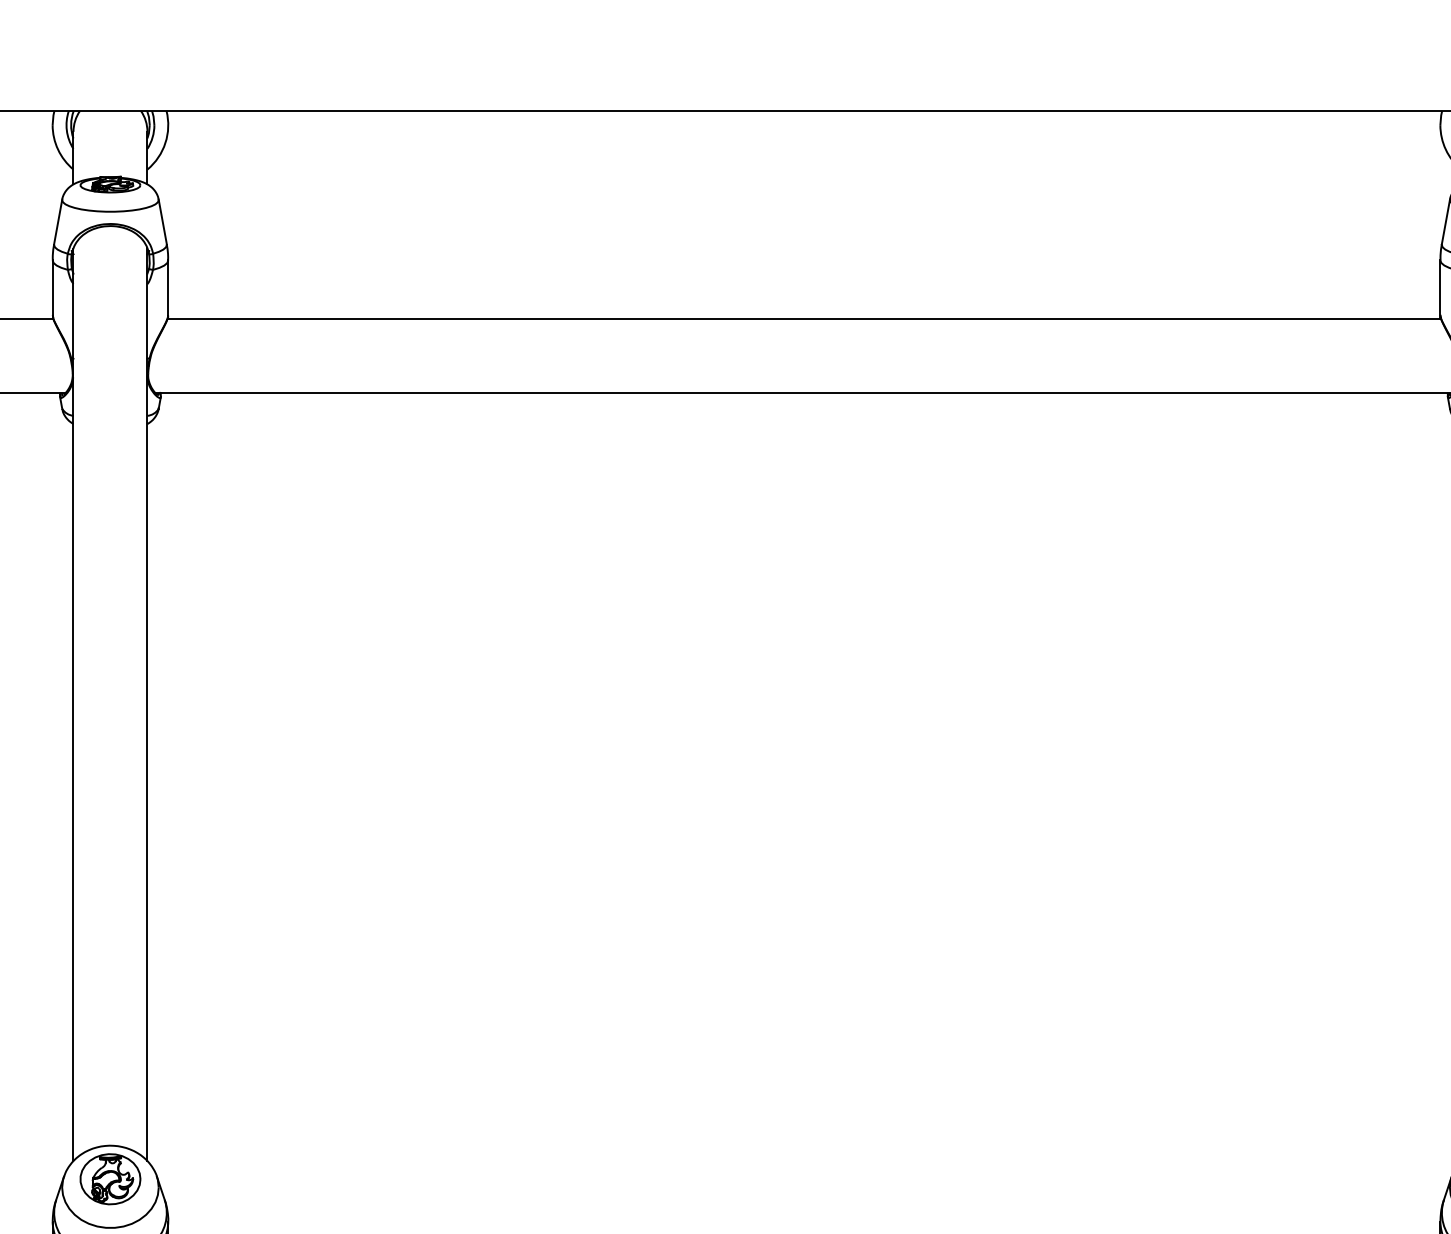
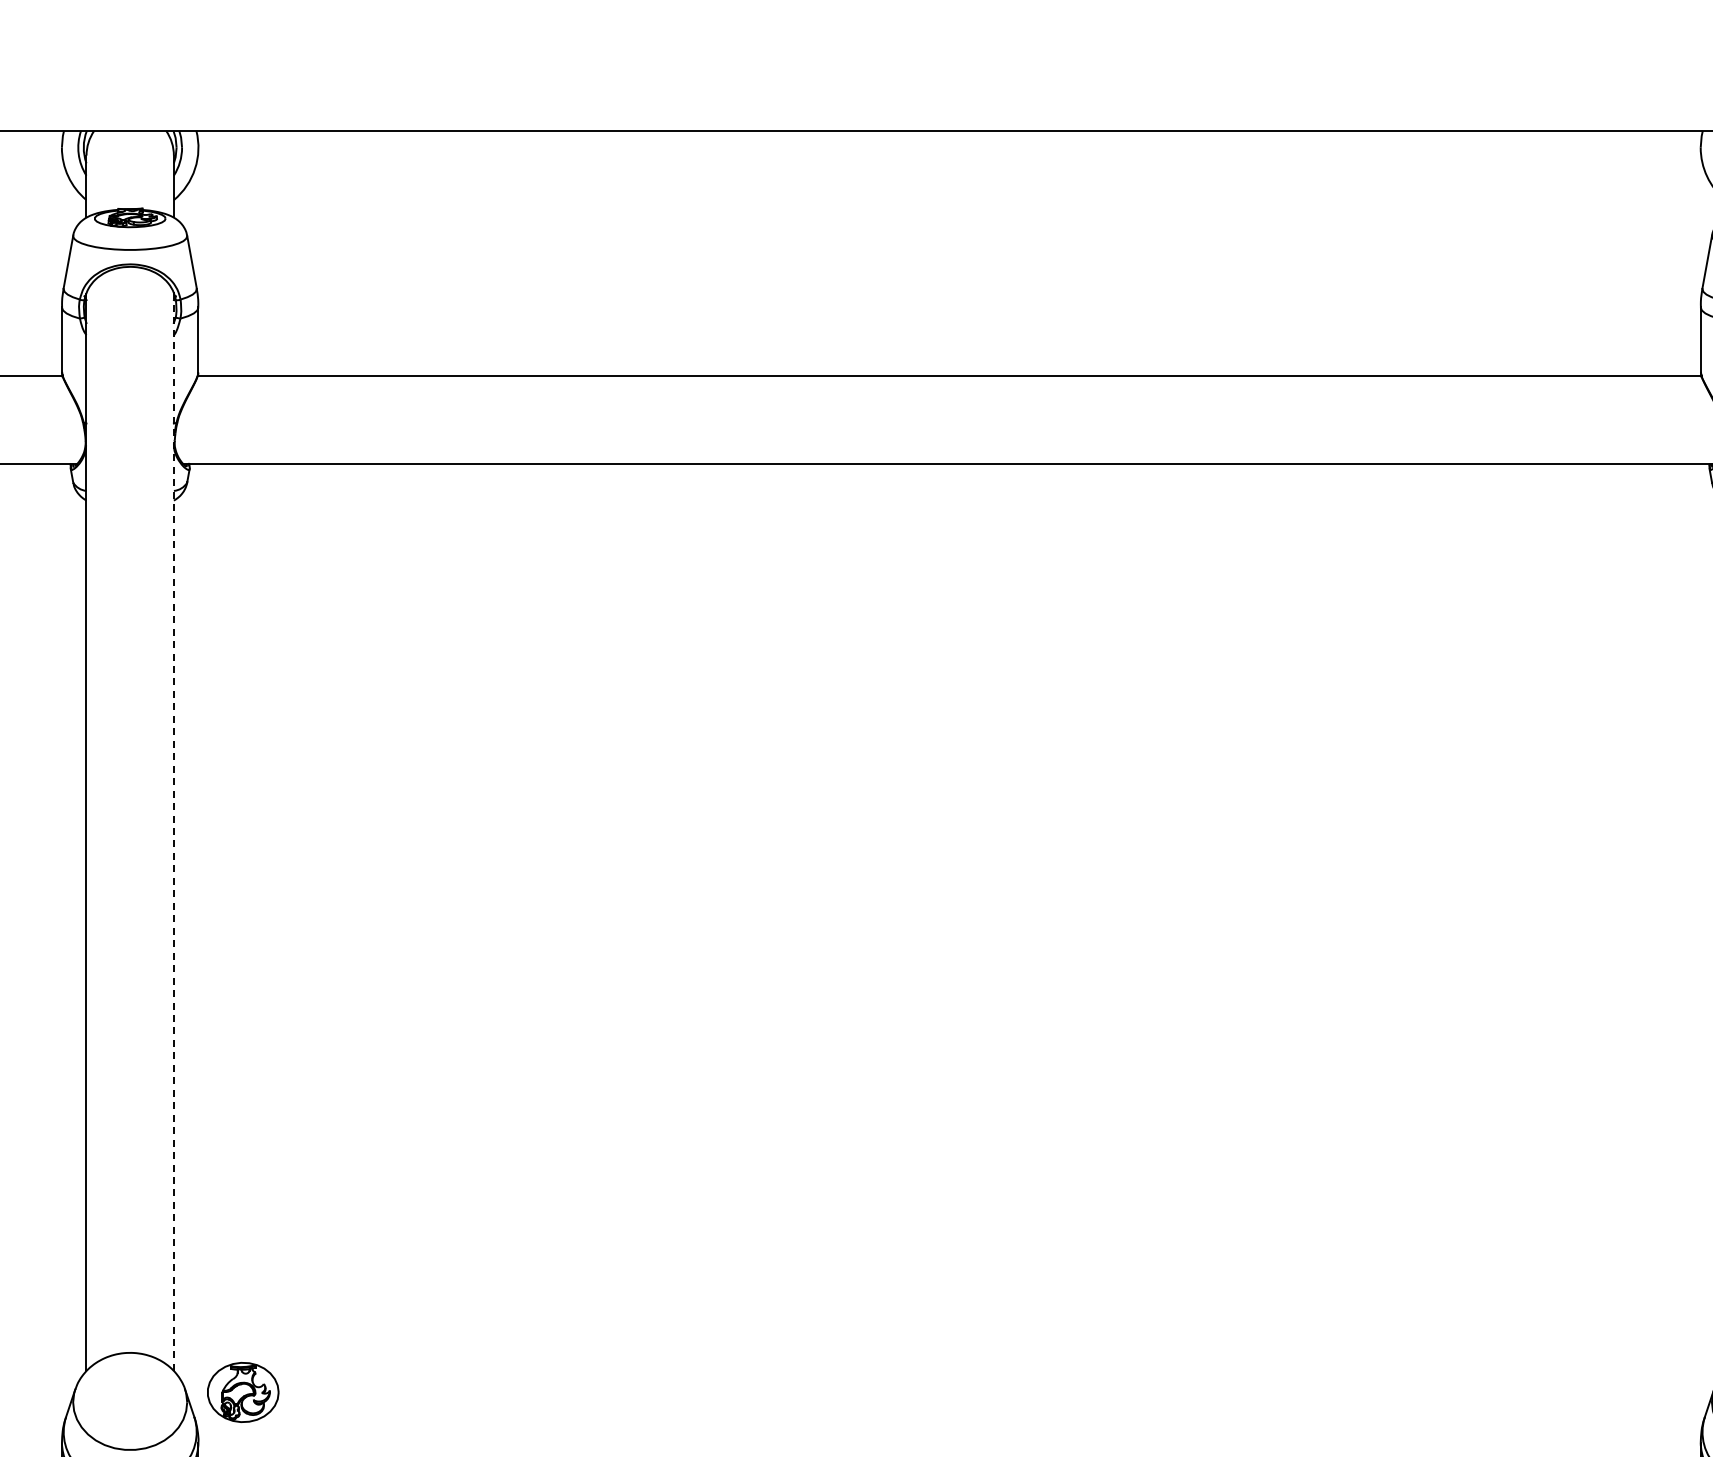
line: (147, 704) -> (173, 831), solid -> dashed
part: (110, 1179) -> (243, 1392), moved

